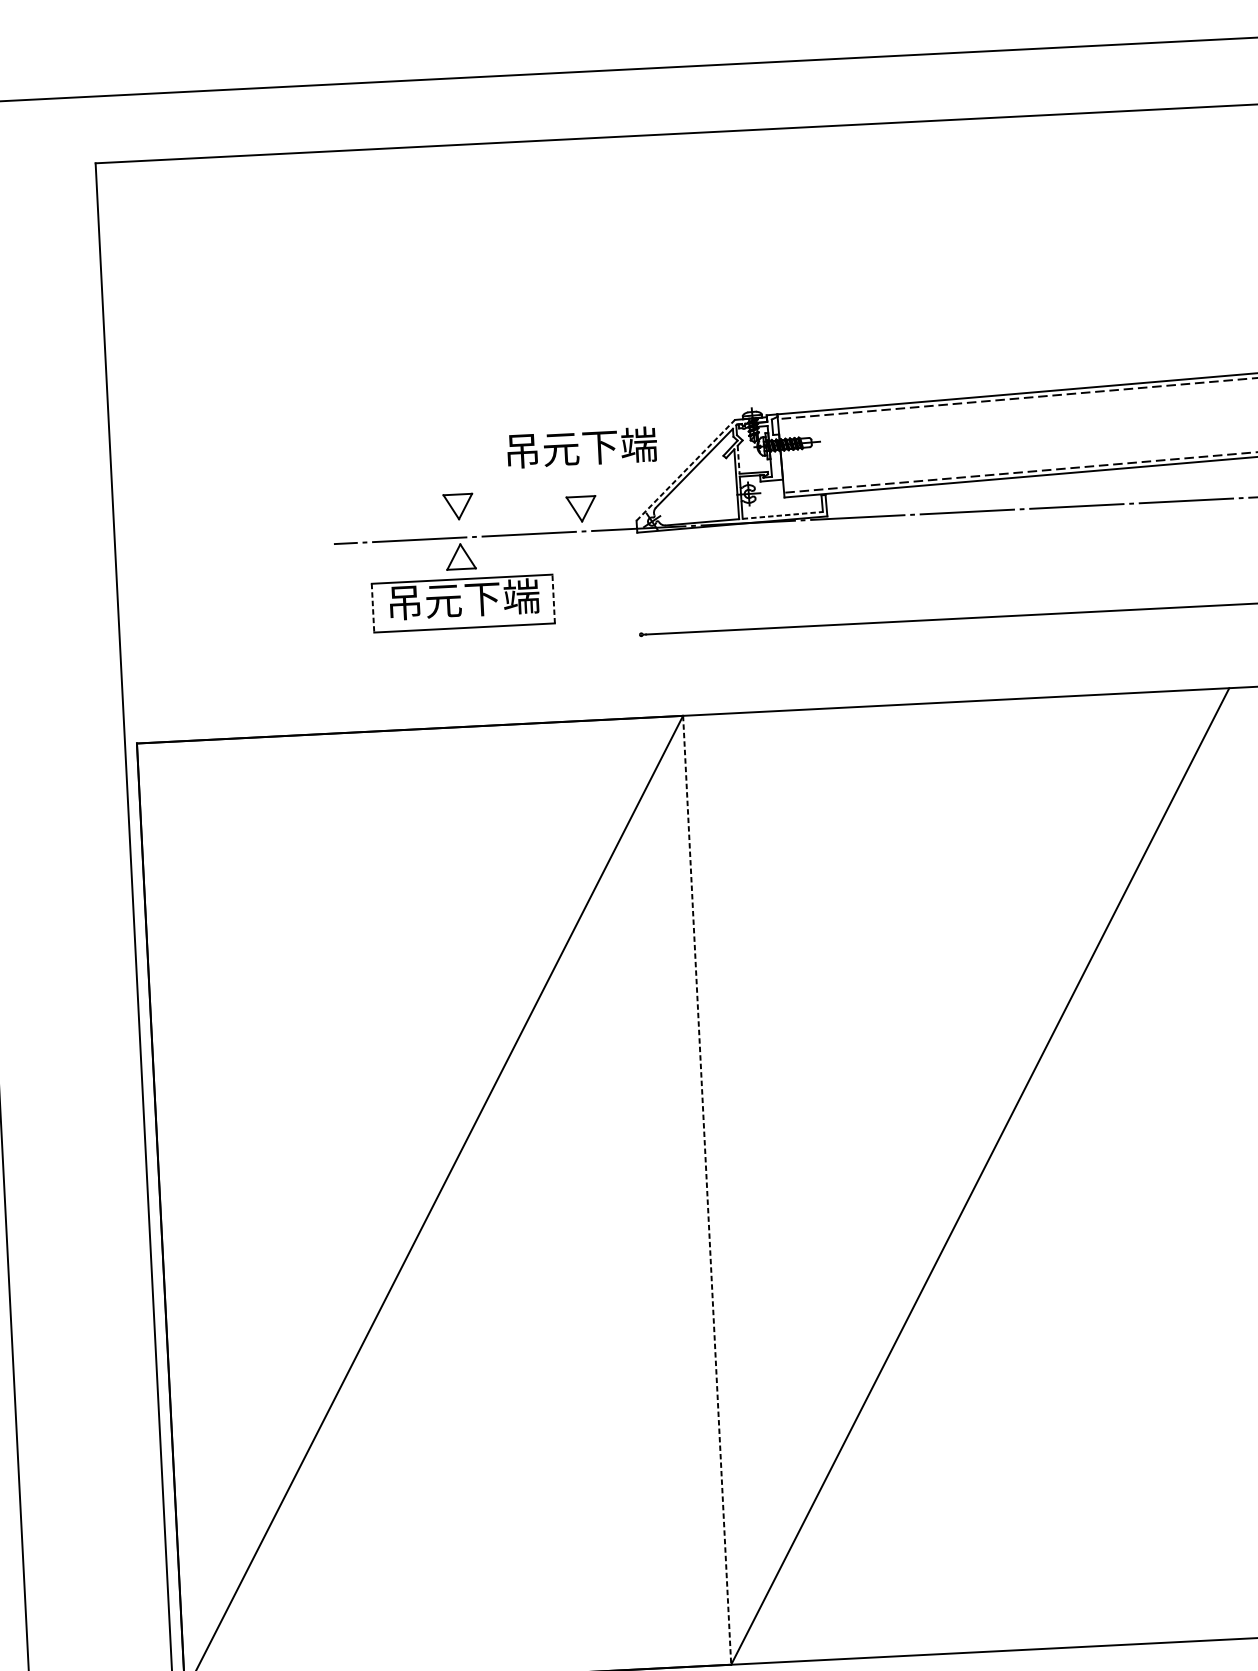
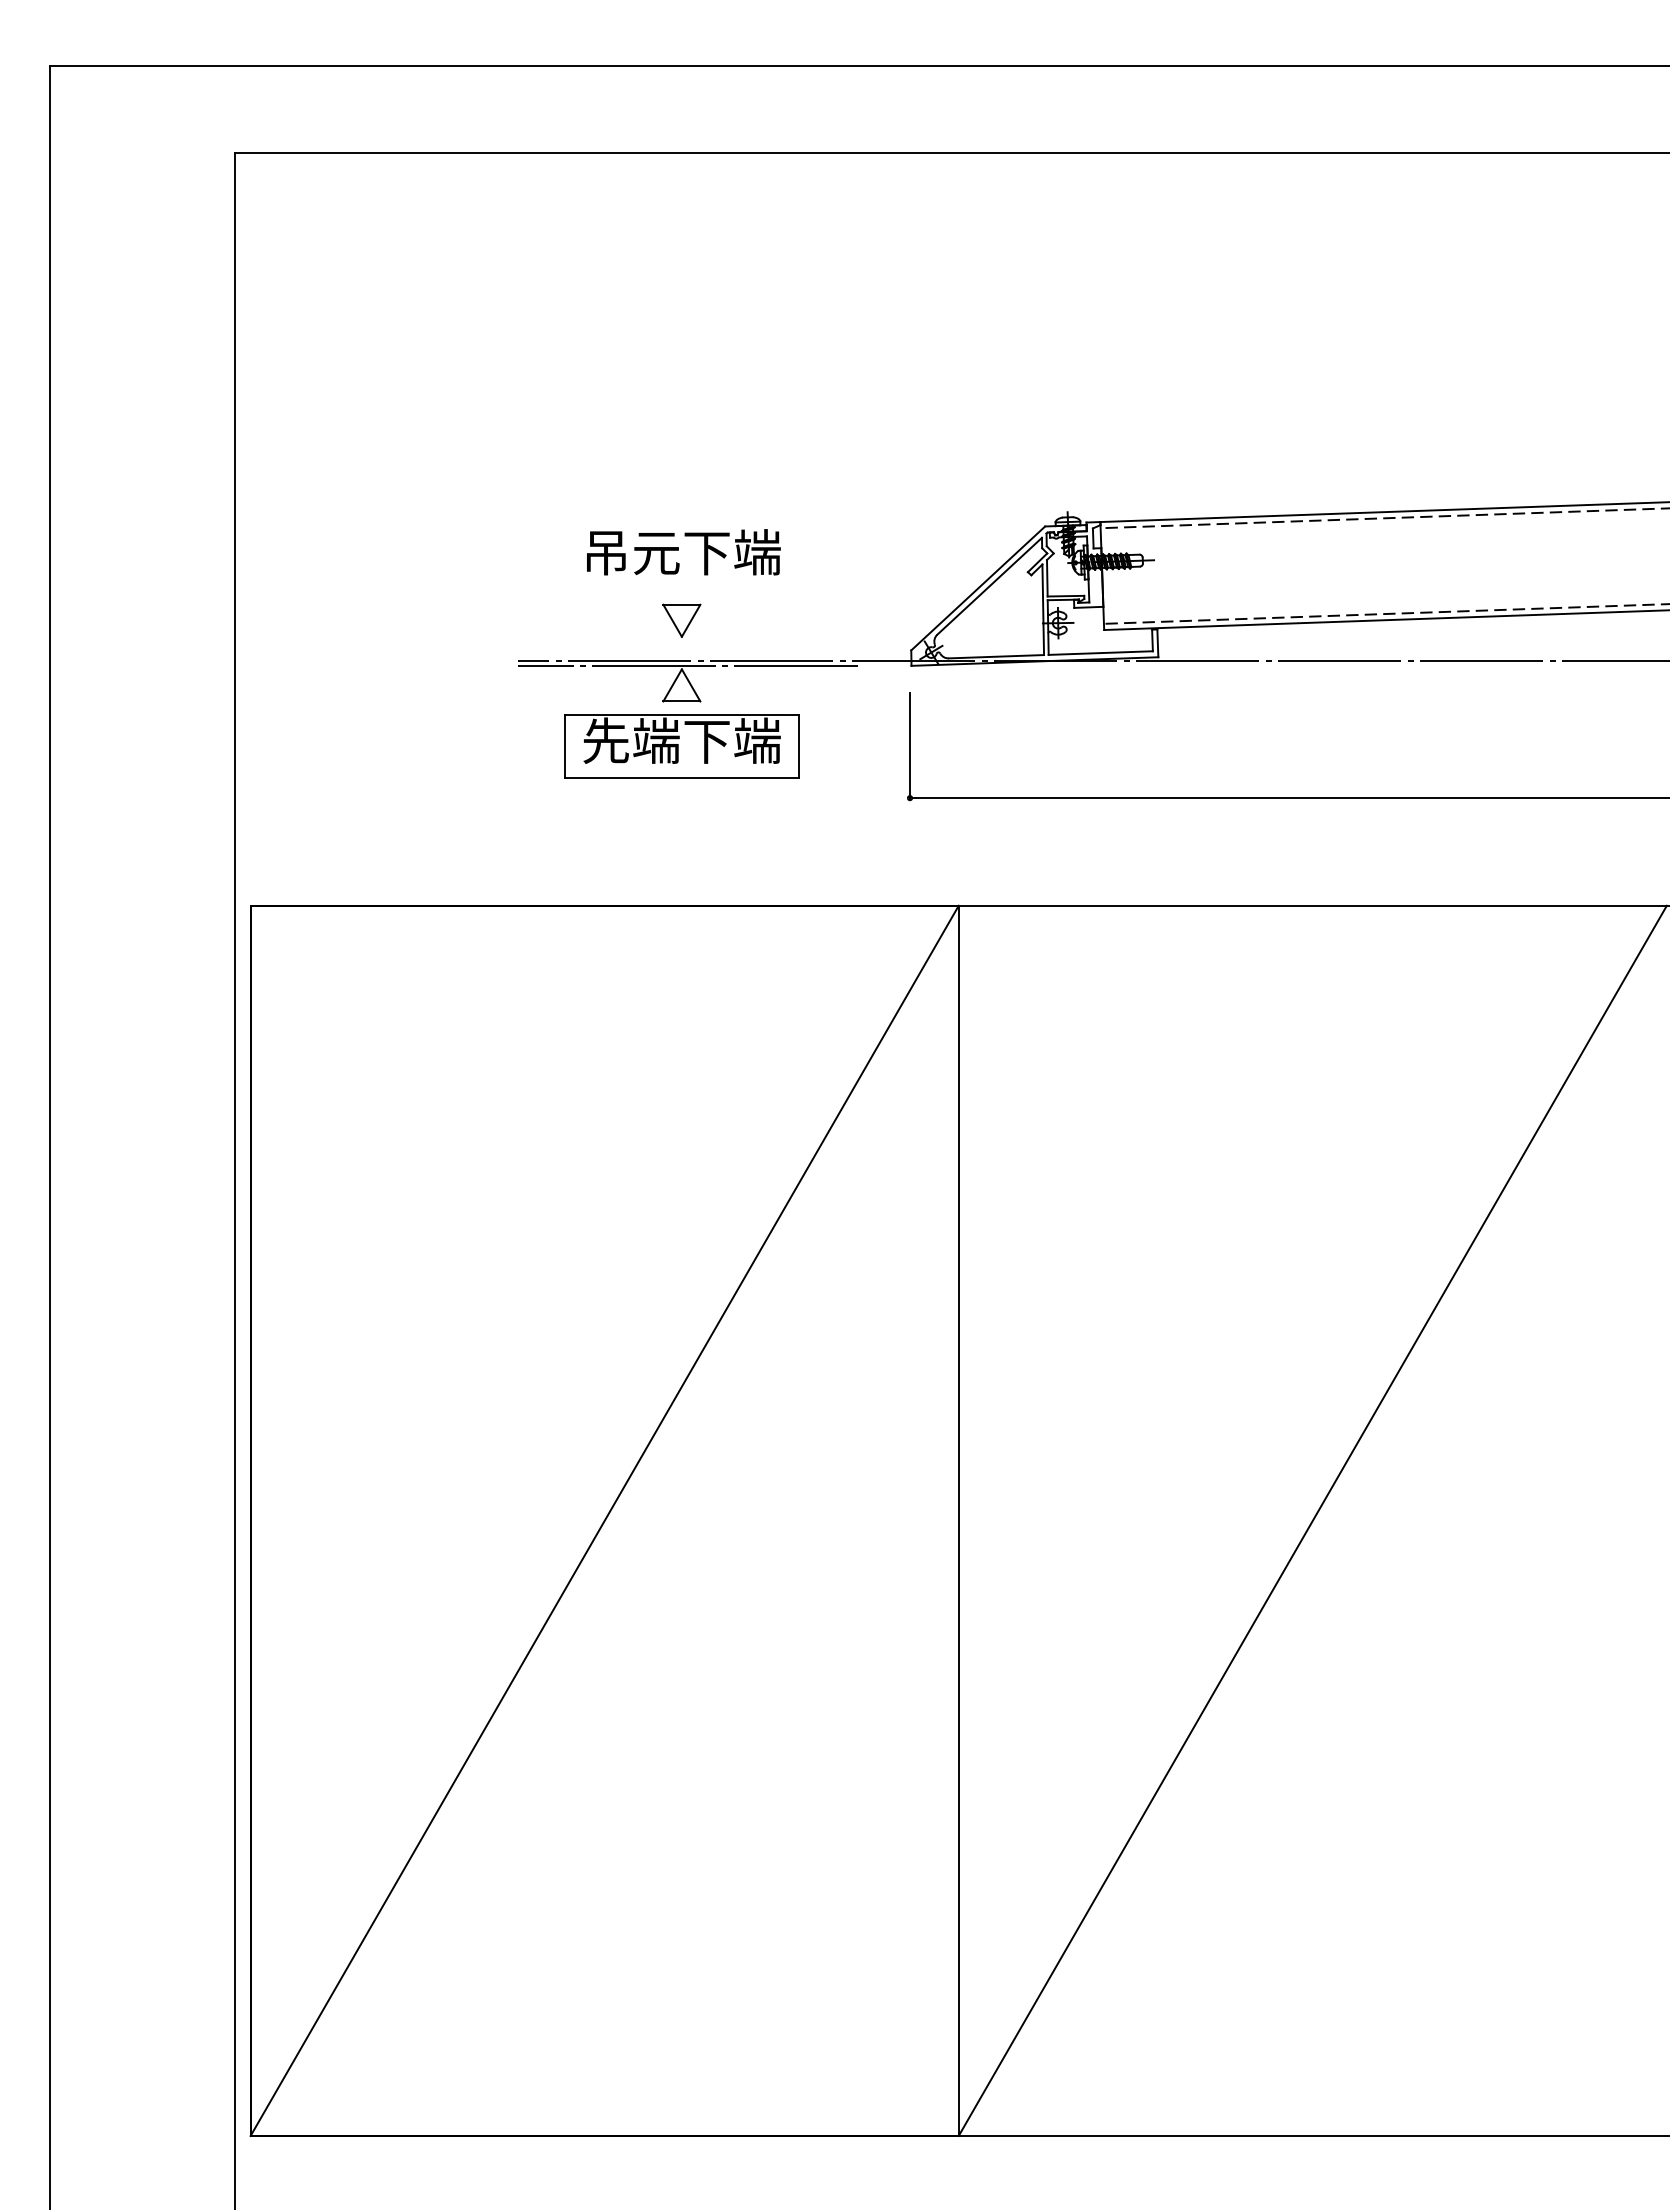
text: (581, 447) -> (683, 552), moved
line: (738, 459) -> (1047, 578), dashed -> solid
line: (685, 470) -> (978, 588), dashed -> solid
part: (581, 508) -> (840, 631), removed
line: (783, 515) -> (1101, 653), dashed -> solid
line: (464, 541) -> (687, 665), added
line: (639, 594) -> (910, 745), added
line: (554, 599) -> (799, 746), dashed -> solid
text: (424, 601) -> (631, 740), 吊元下端 -> 先端下端
line: (372, 608) -> (564, 746), dashed -> solid
line: (707, 1190) -> (958, 1521), dashed -> solid

